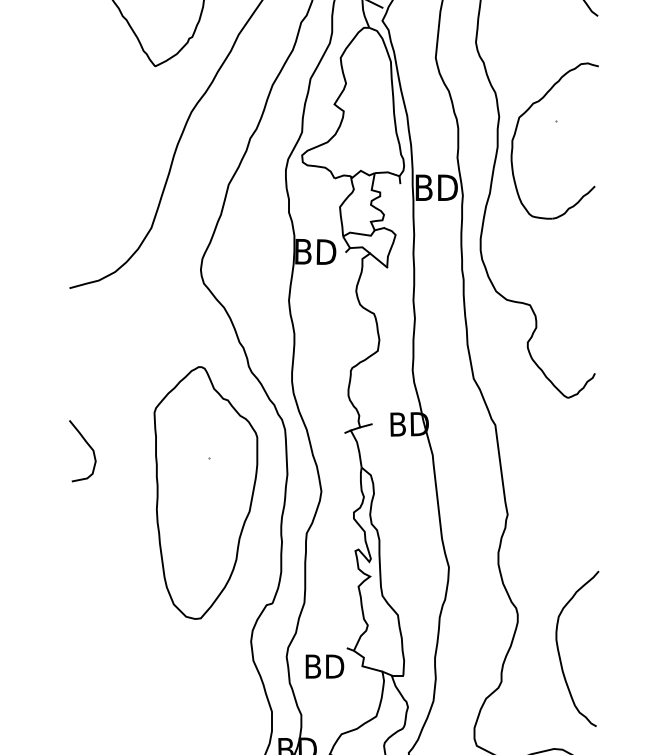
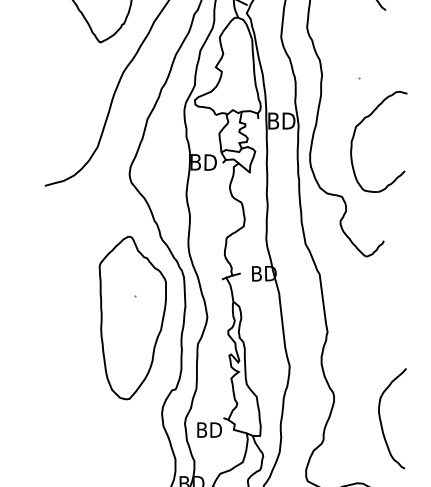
part: (516, 134) -> (354, 137), moved
curve: (87, 445) -> (56, 287), removed
curve: (560, 650) -> (381, 419), moved

